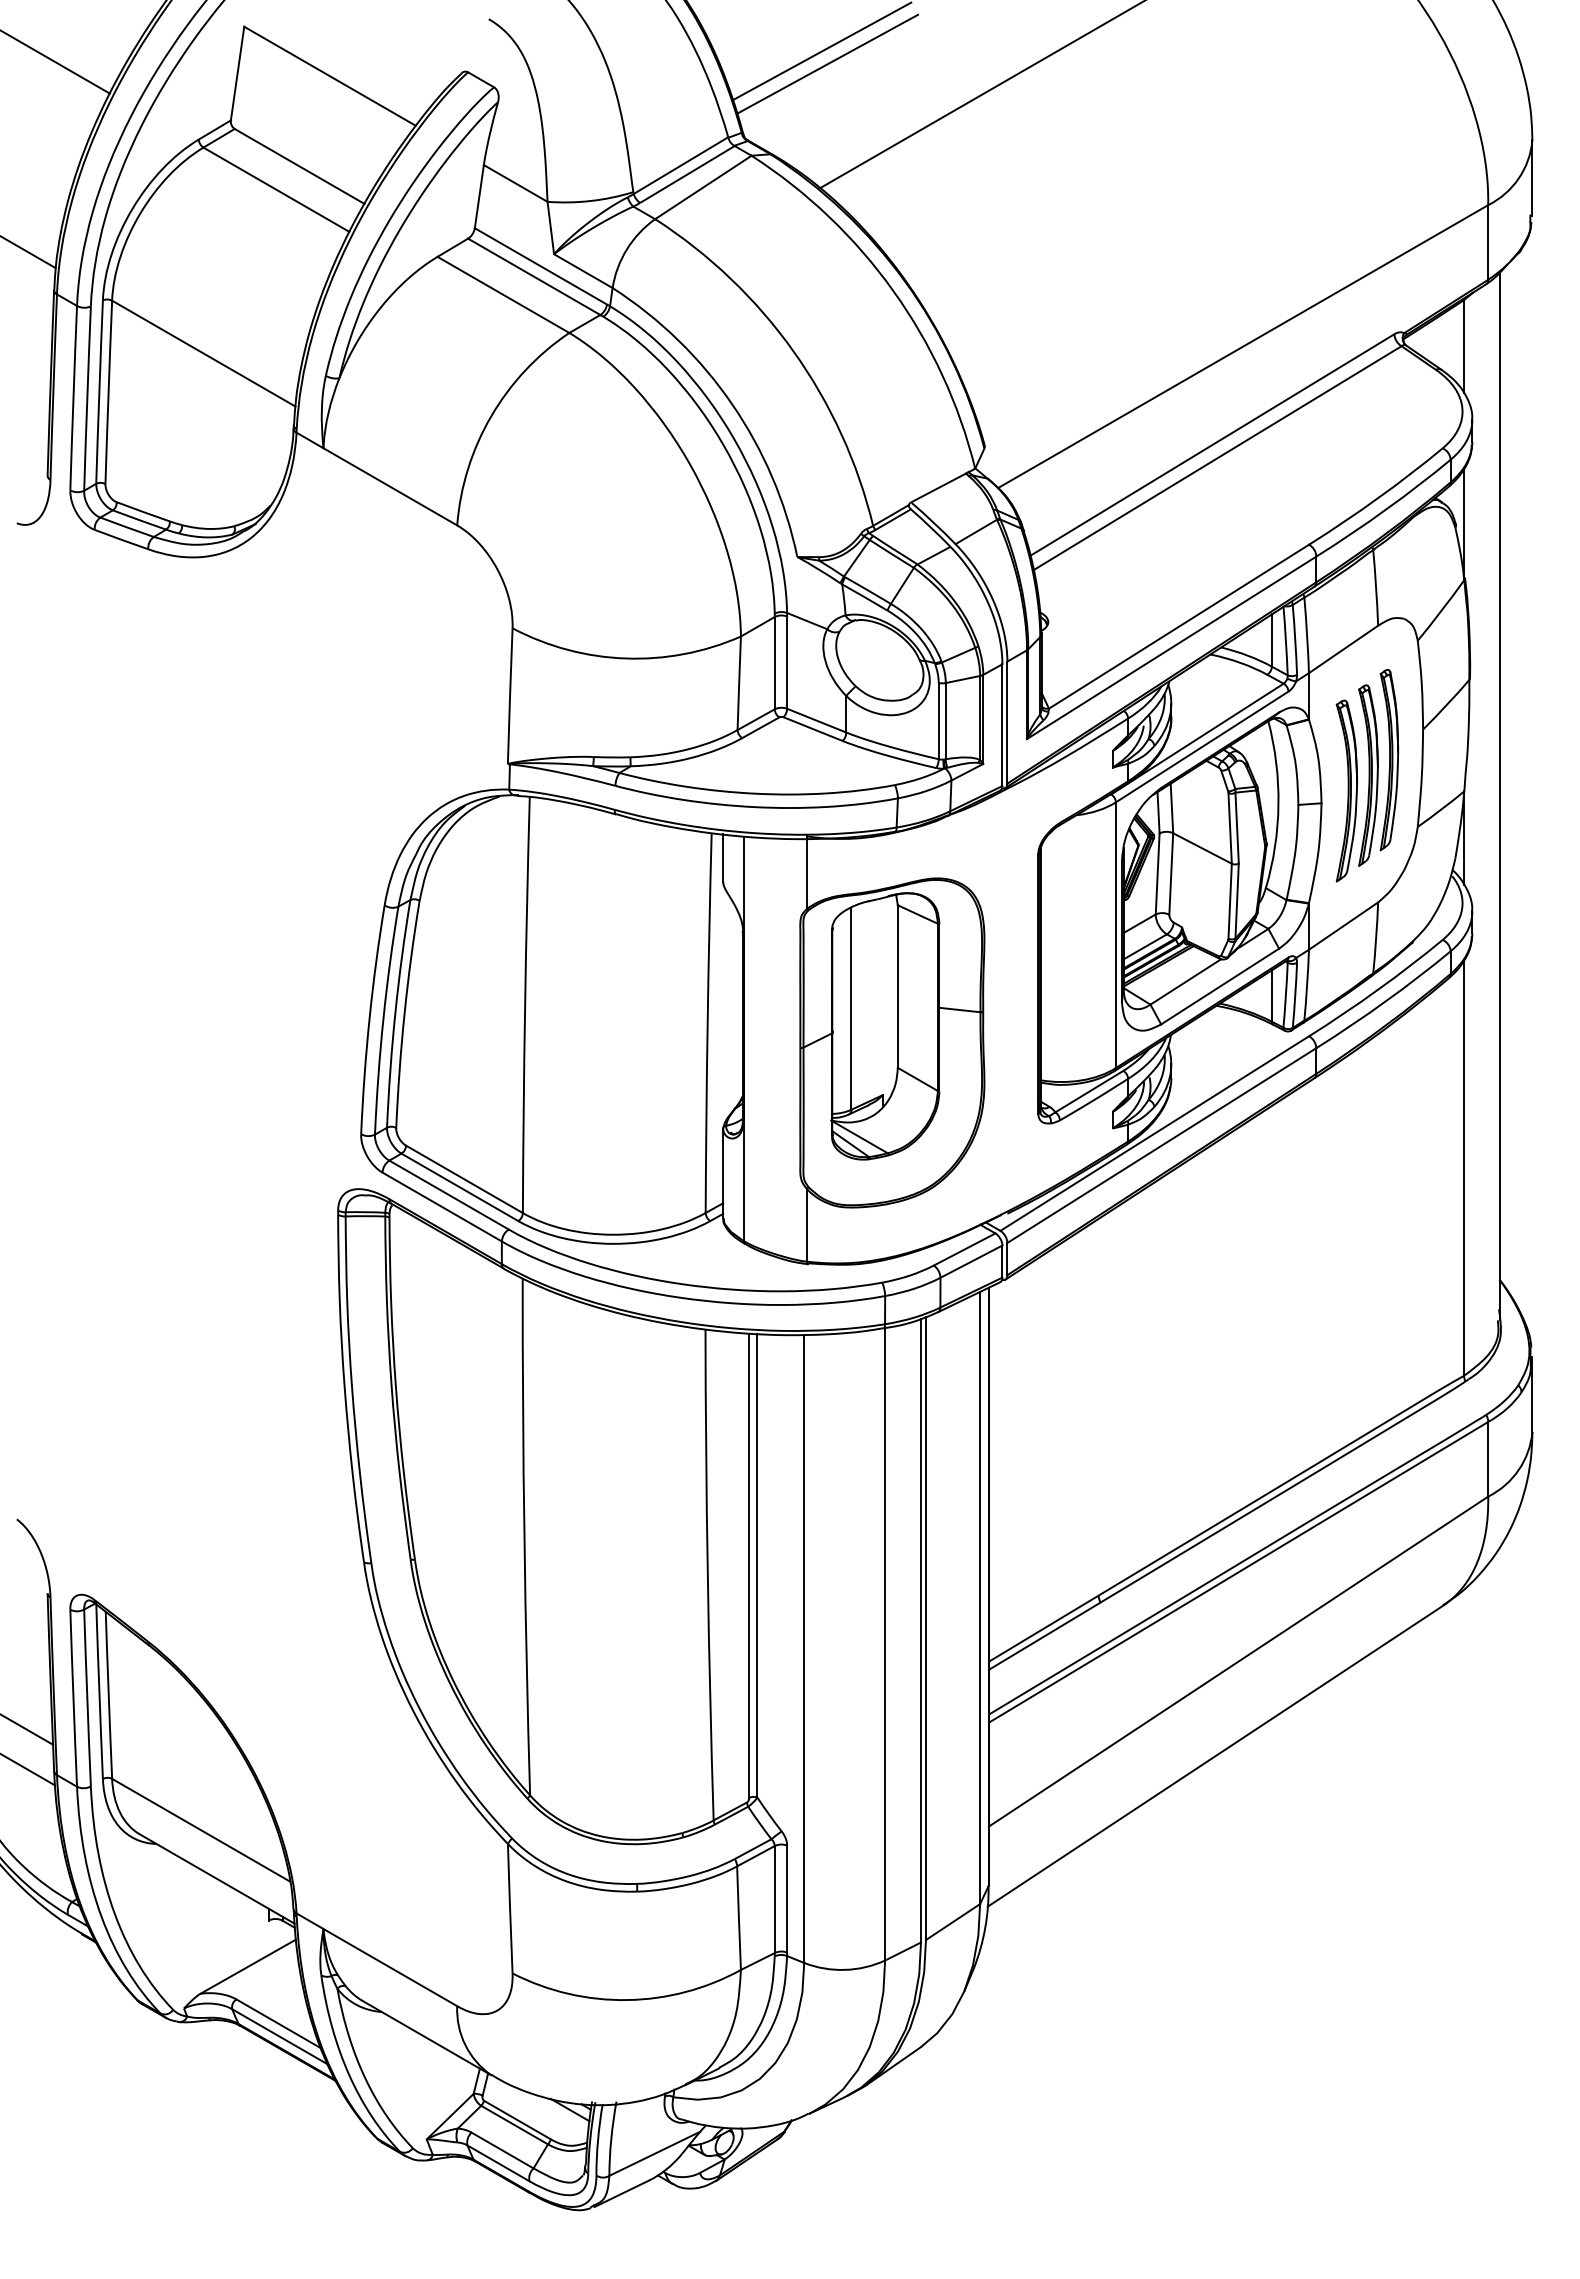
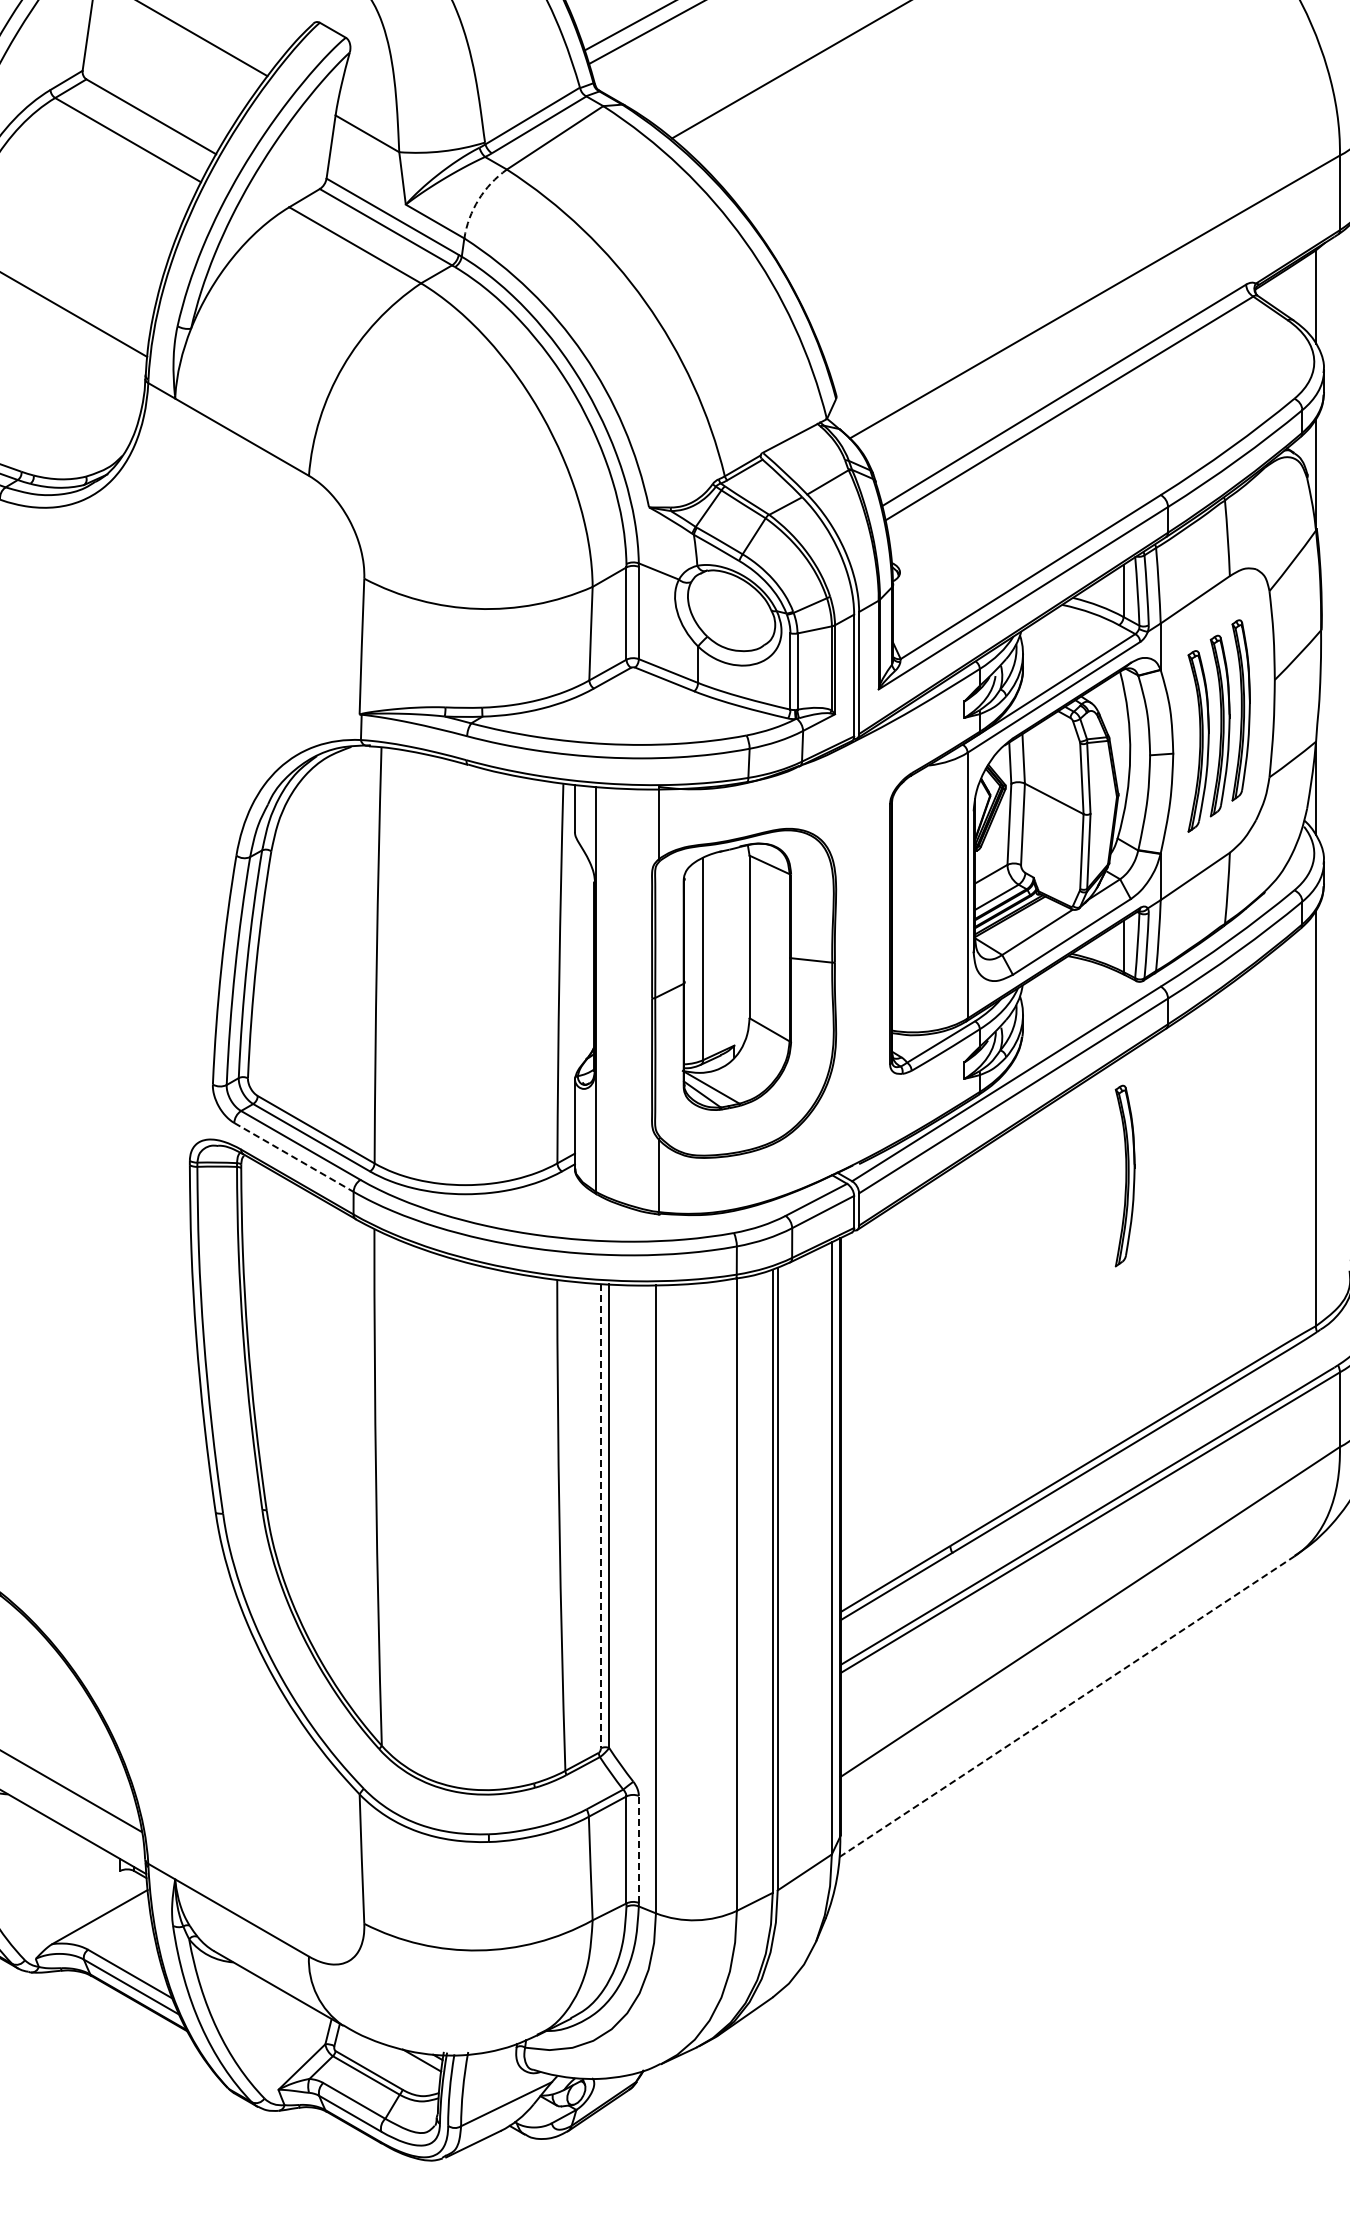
arc: (626, 249) -> (478, 199), solid -> dashed
line: (442, 1207) -> (294, 1157), solid -> dashed
part: (1273, 1225) -> (1125, 1175), added
line: (749, 1566) -> (601, 1516), solid -> dashed
line: (1215, 1756) -> (1067, 1706), solid -> dashed
line: (787, 1899) -> (639, 1849), solid -> dashed

